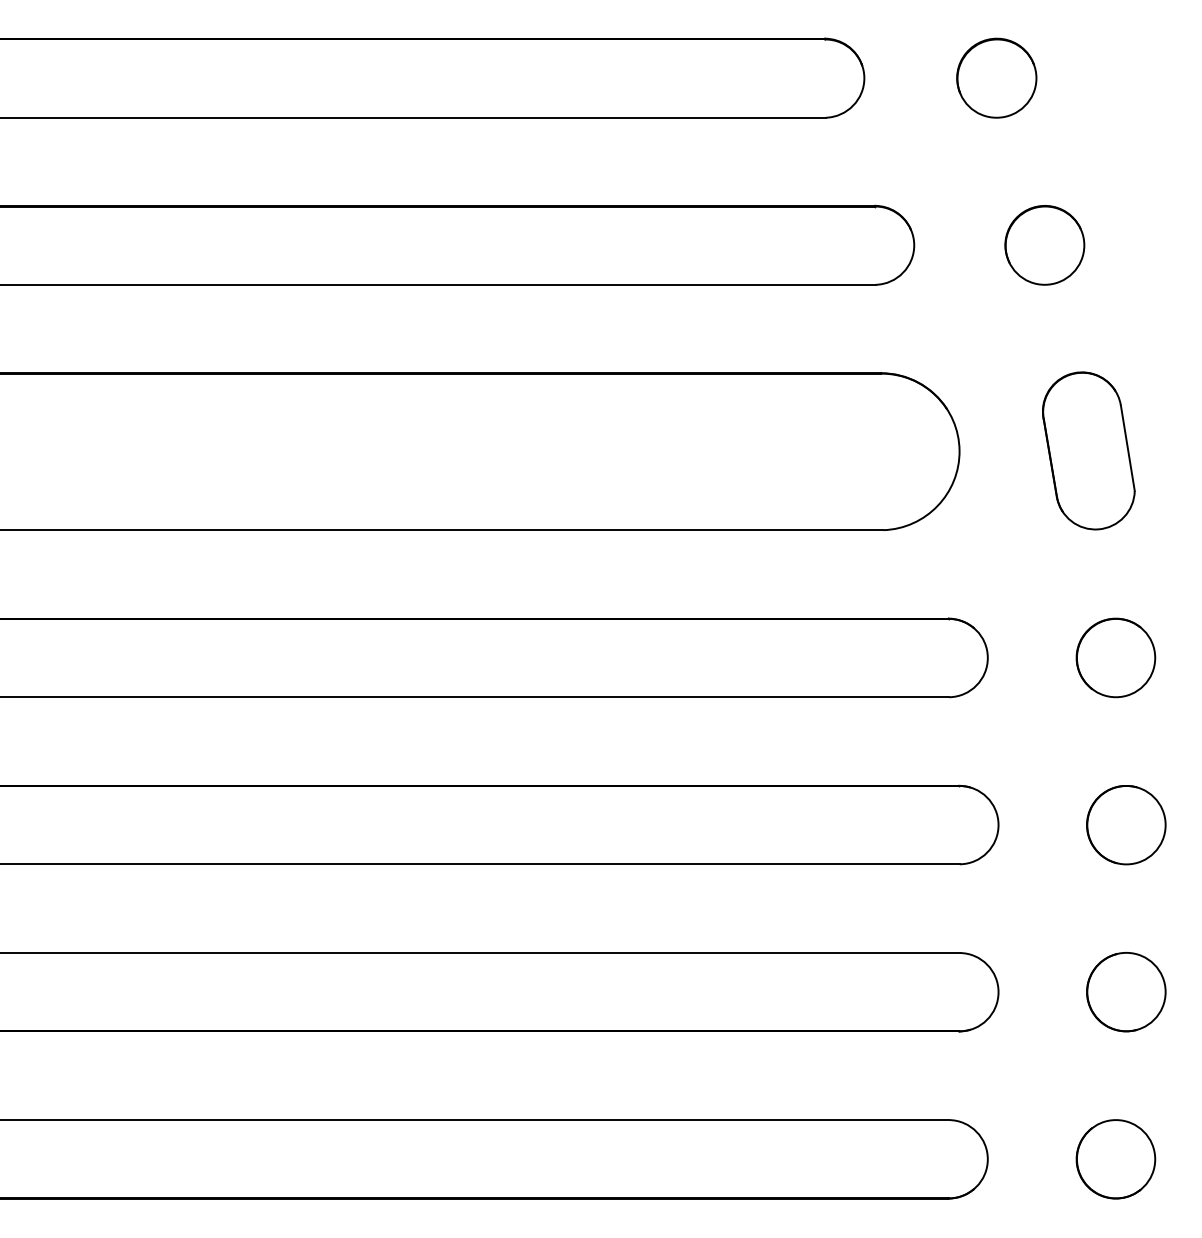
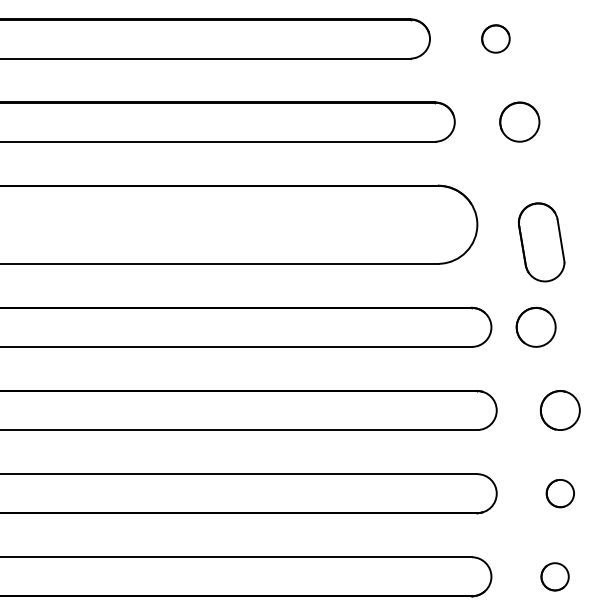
part: (996, 77) -> (495, 38), size x0.7
part: (1088, 451) -> (541, 242), moved
part: (1114, 656) -> (535, 326), moved
part: (1126, 991) -> (560, 493), size x0.7
part: (1114, 1158) -> (554, 576), size x0.7

